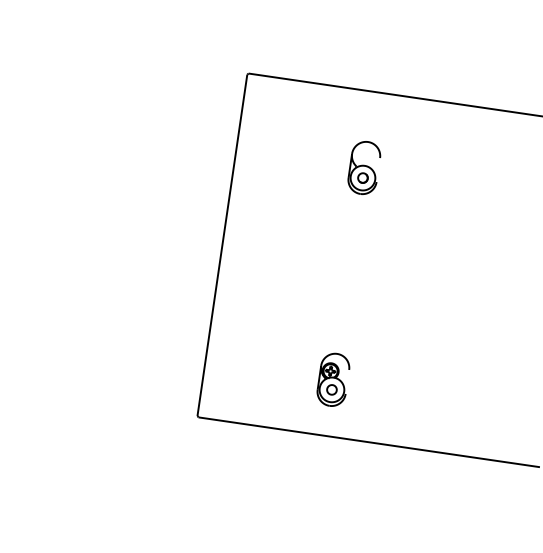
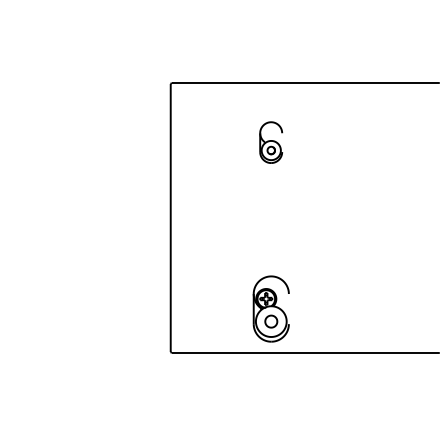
part: (332, 379) -> (270, 308), size x1.6

